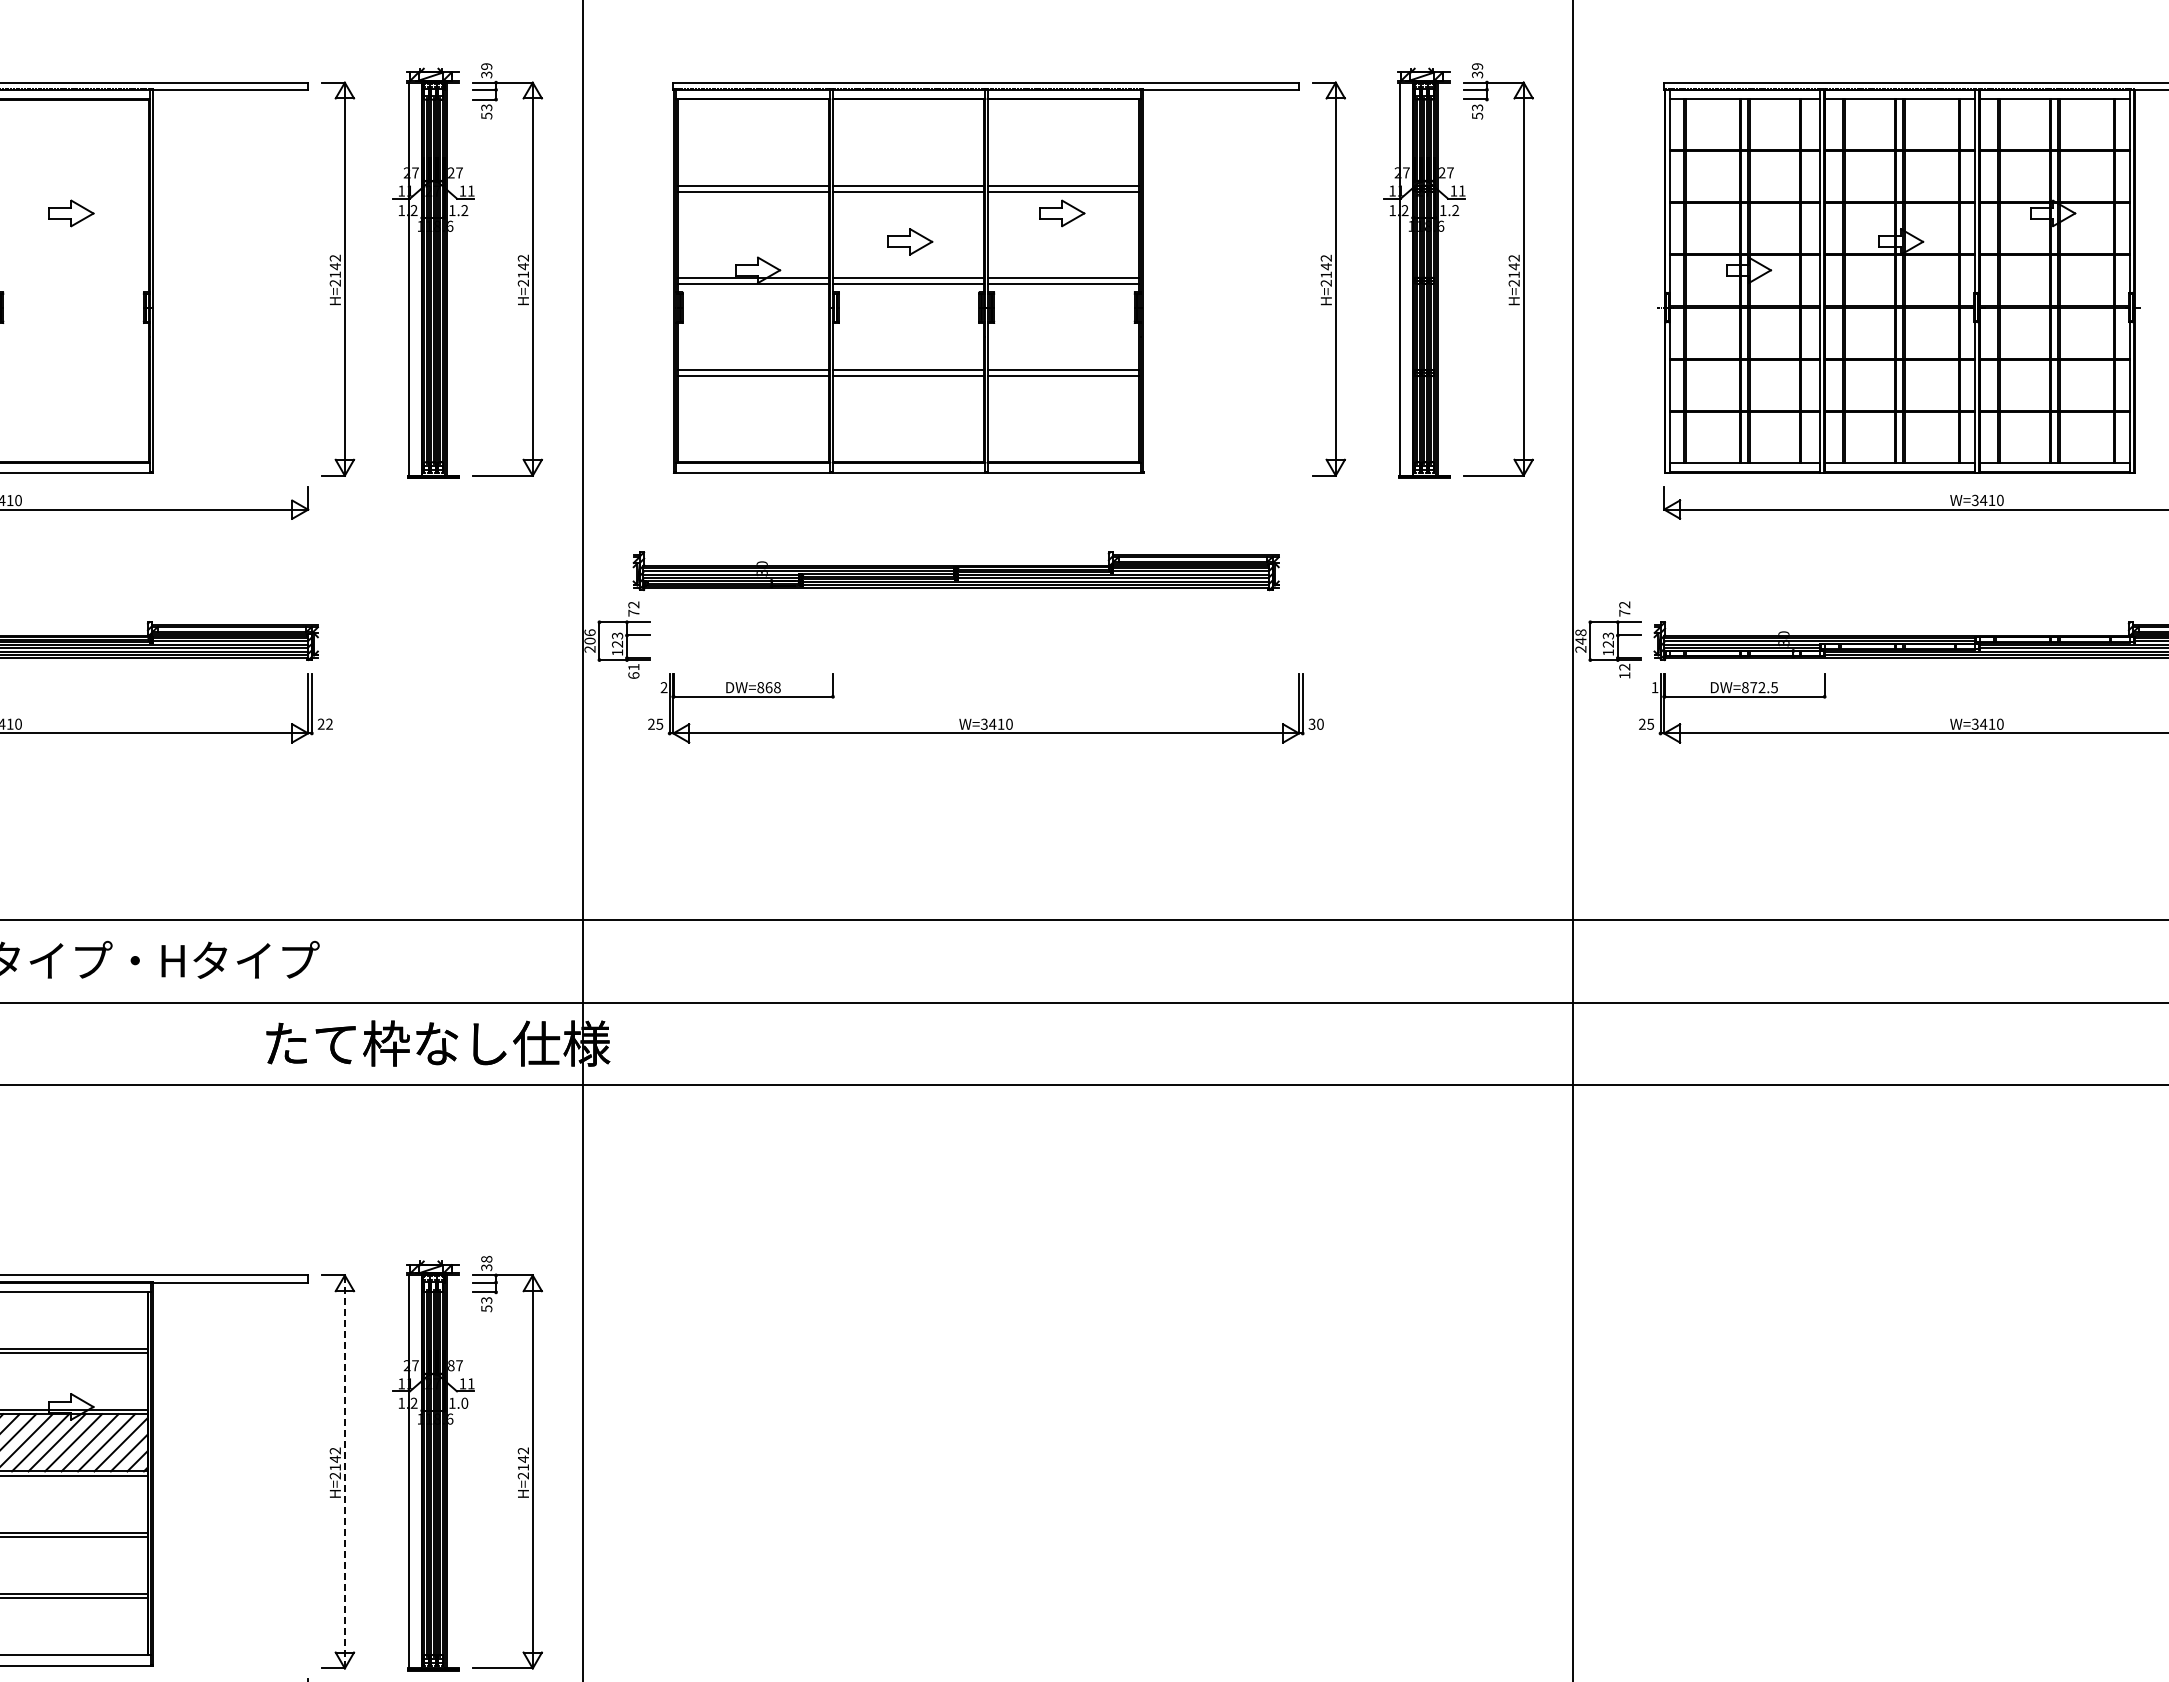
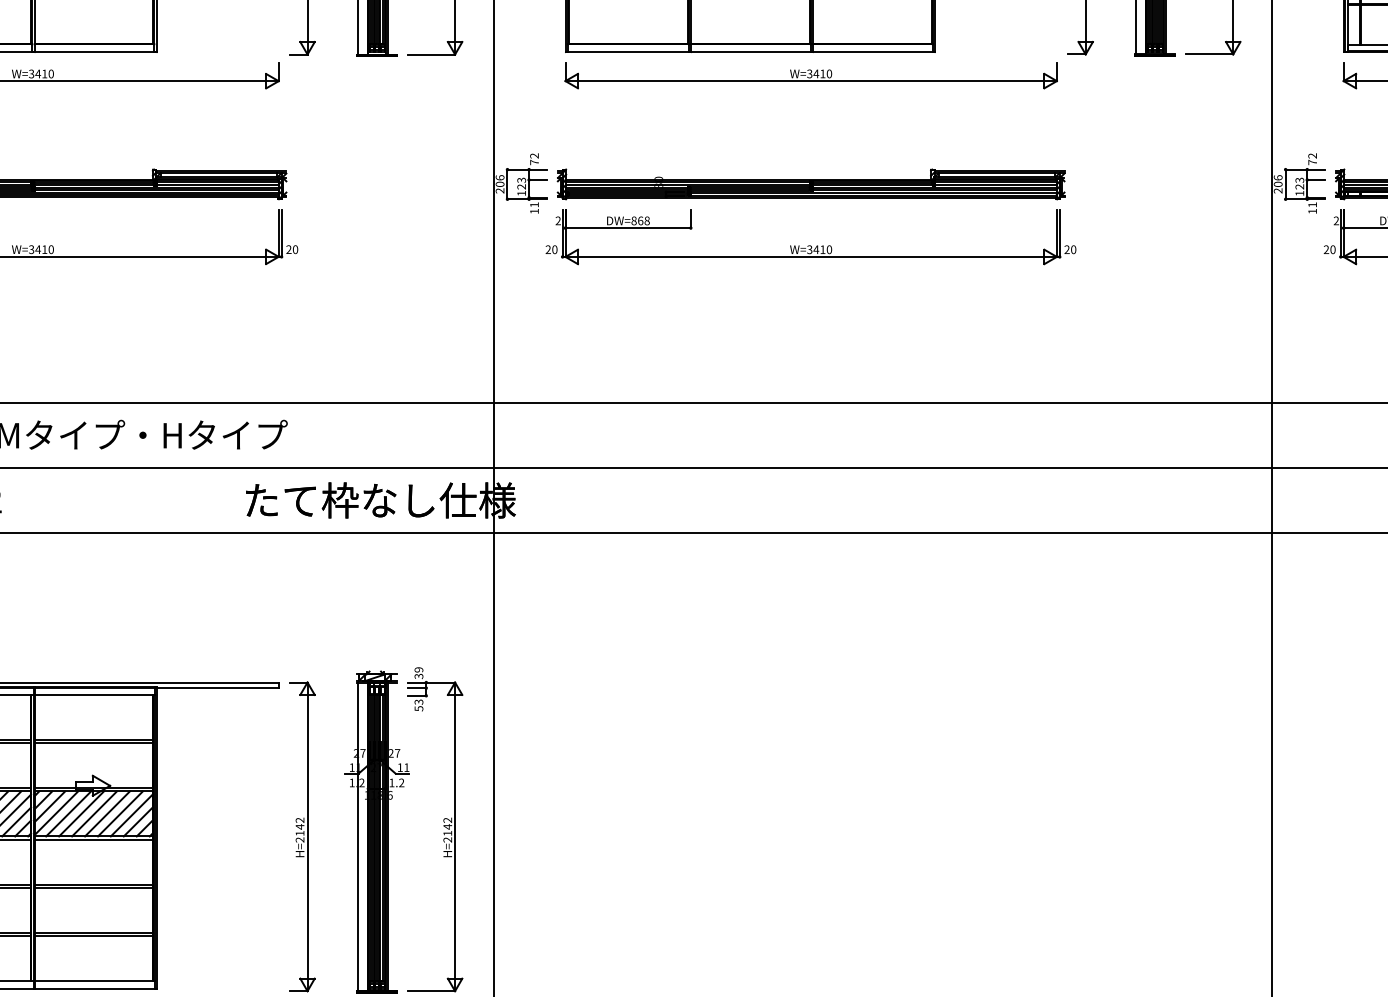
part: (986, 502) -> (811, 75), added
part: (955, 571) -> (810, 184), moved
text: (1580, 636) -> (1277, 180), 248 -> 206
text: (1624, 666) -> (1312, 204), 12 -> 11
text: (633, 675) -> (534, 211), 61 -> 11
text: (1654, 687) -> (1335, 220), 1 -> 2
text: (329, 723) -> (295, 249), 22 -> 20
text: (659, 723) -> (554, 249), 25 -> 20
text: (1650, 723) -> (1332, 249), 25 -> 20
text: (1311, 724) -> (1066, 249), 30 -> 20
text: (486, 1258) -> (418, 669), 38 -> 39
text: (451, 1365) -> (391, 753), 87 -> 27
text: (464, 1402) -> (401, 782), 1.0 -> 1.2
line: (344, 1471) -> (307, 836), dashed -> solid

